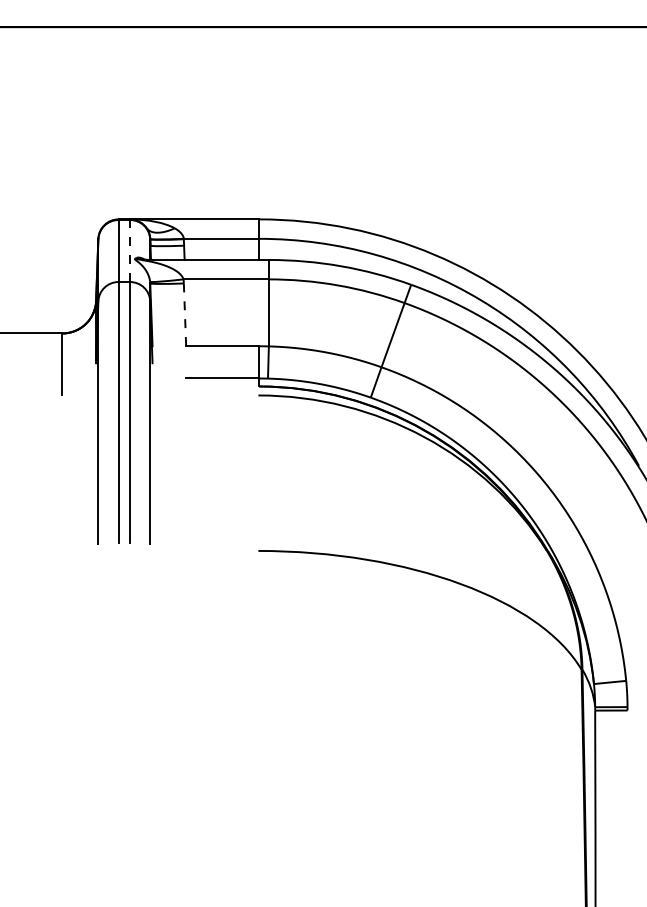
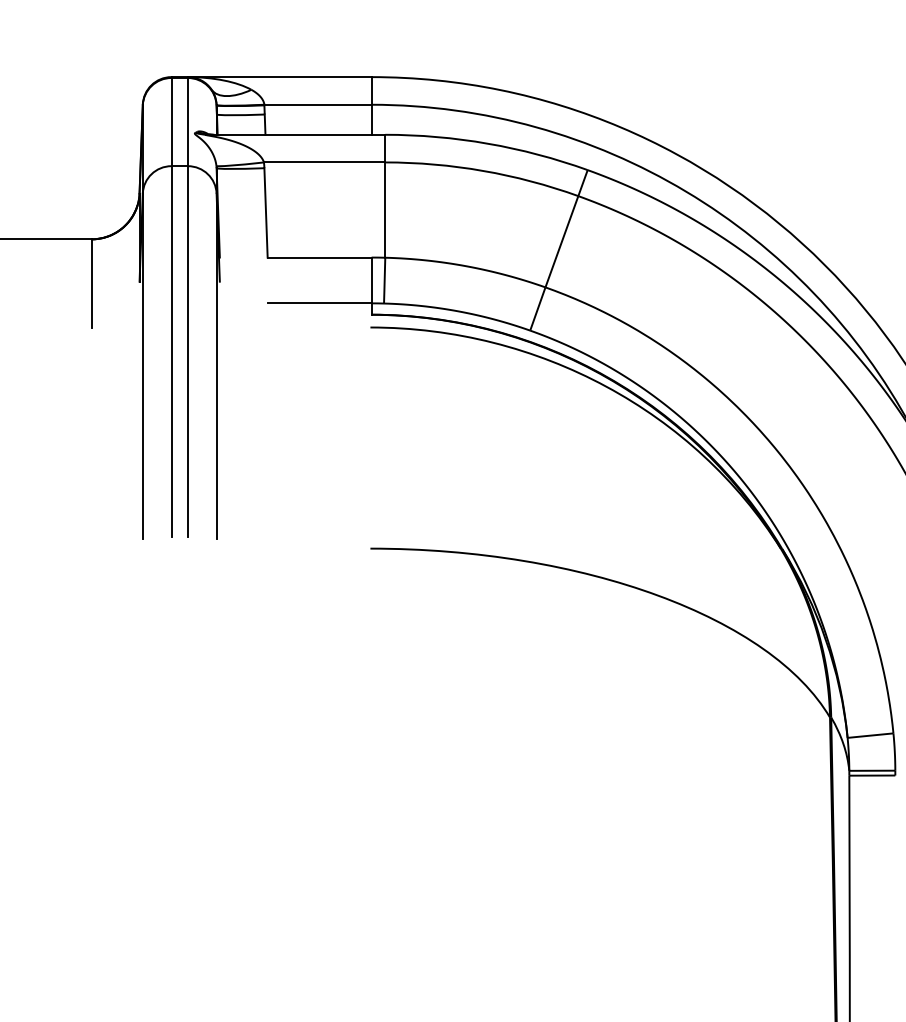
line: (130, 251) -> (188, 122), dashed -> solid
line: (185, 315) -> (266, 213), dashed -> solid

